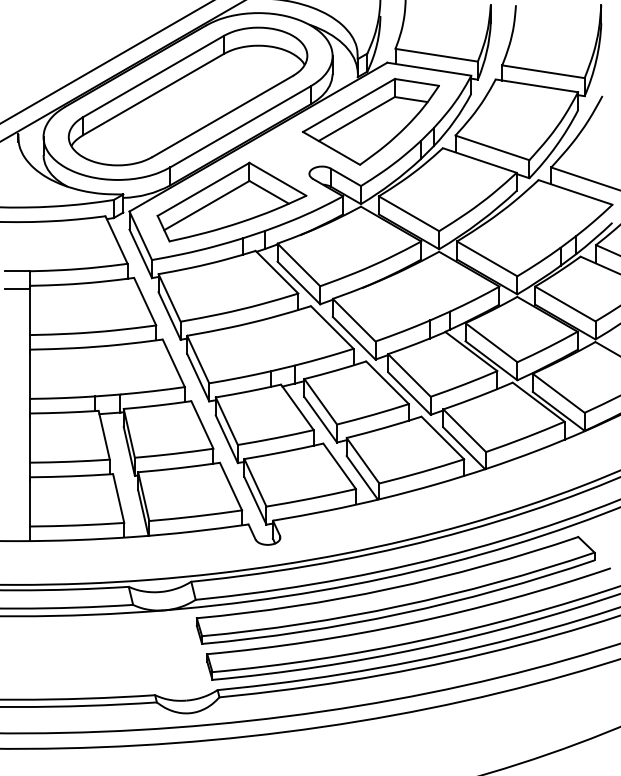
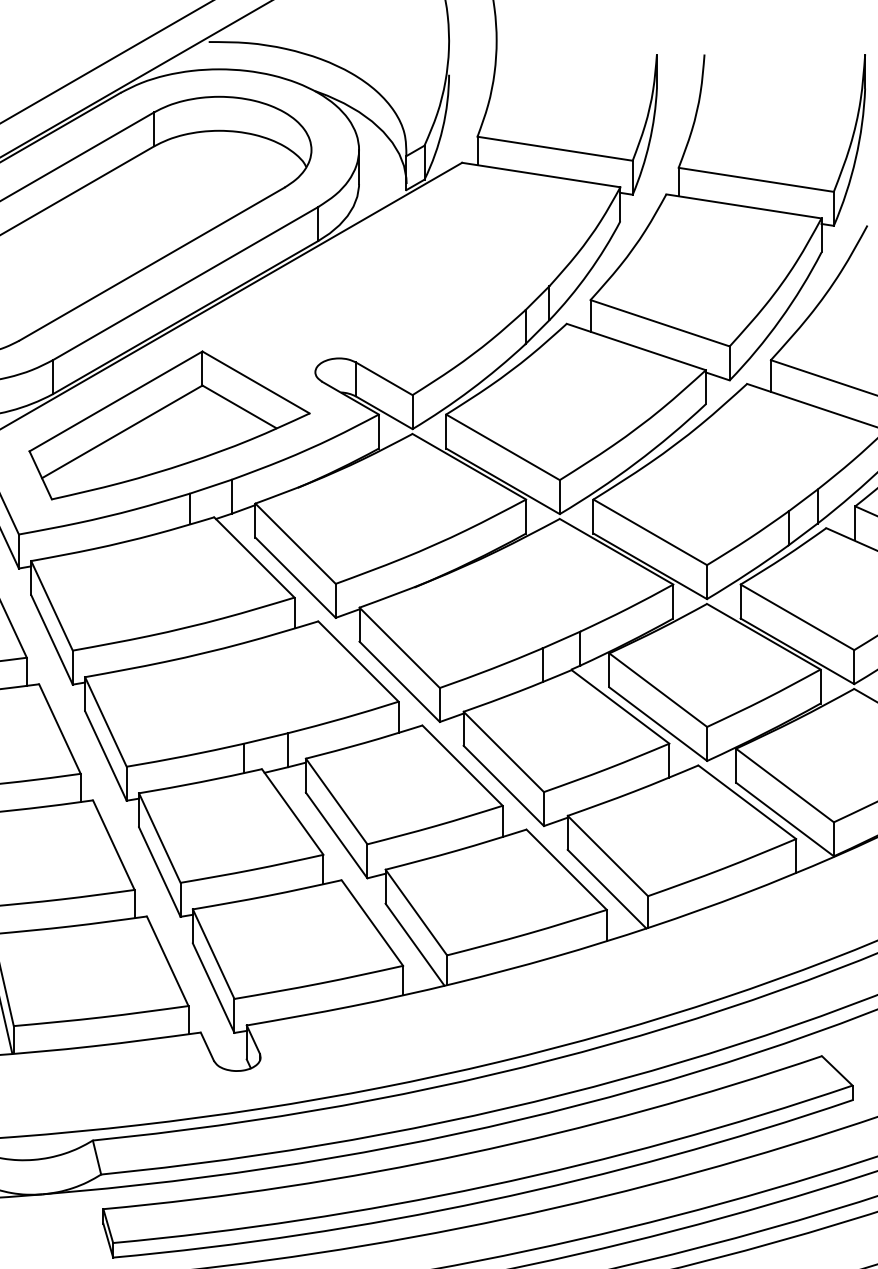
part: (370, 121) -> (430, 273), removed

